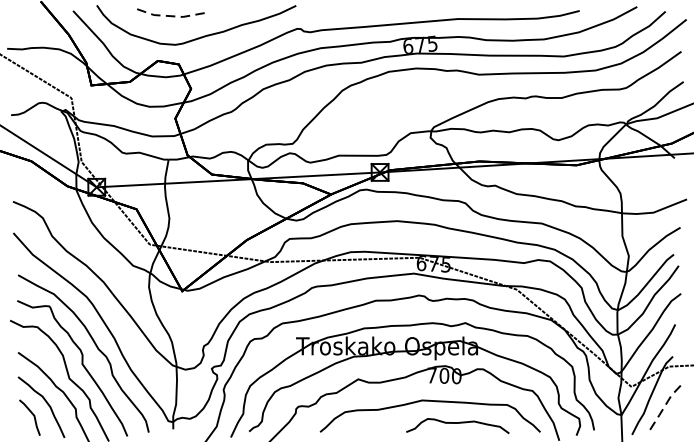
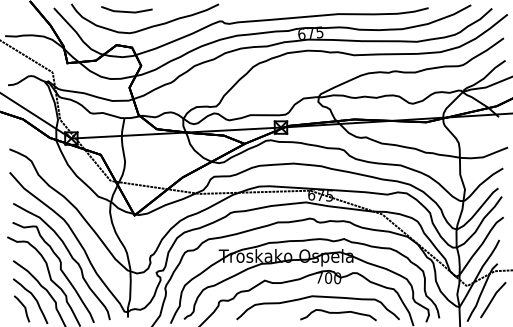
line: (171, 16) -> (126, 12), dashed -> solid
line: (666, 403) -> (492, 298), dashed -> solid

